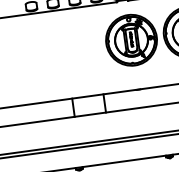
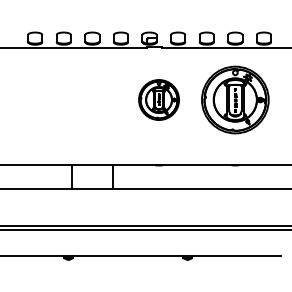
part: (131, 39) -> (158, 99), size x0.6

